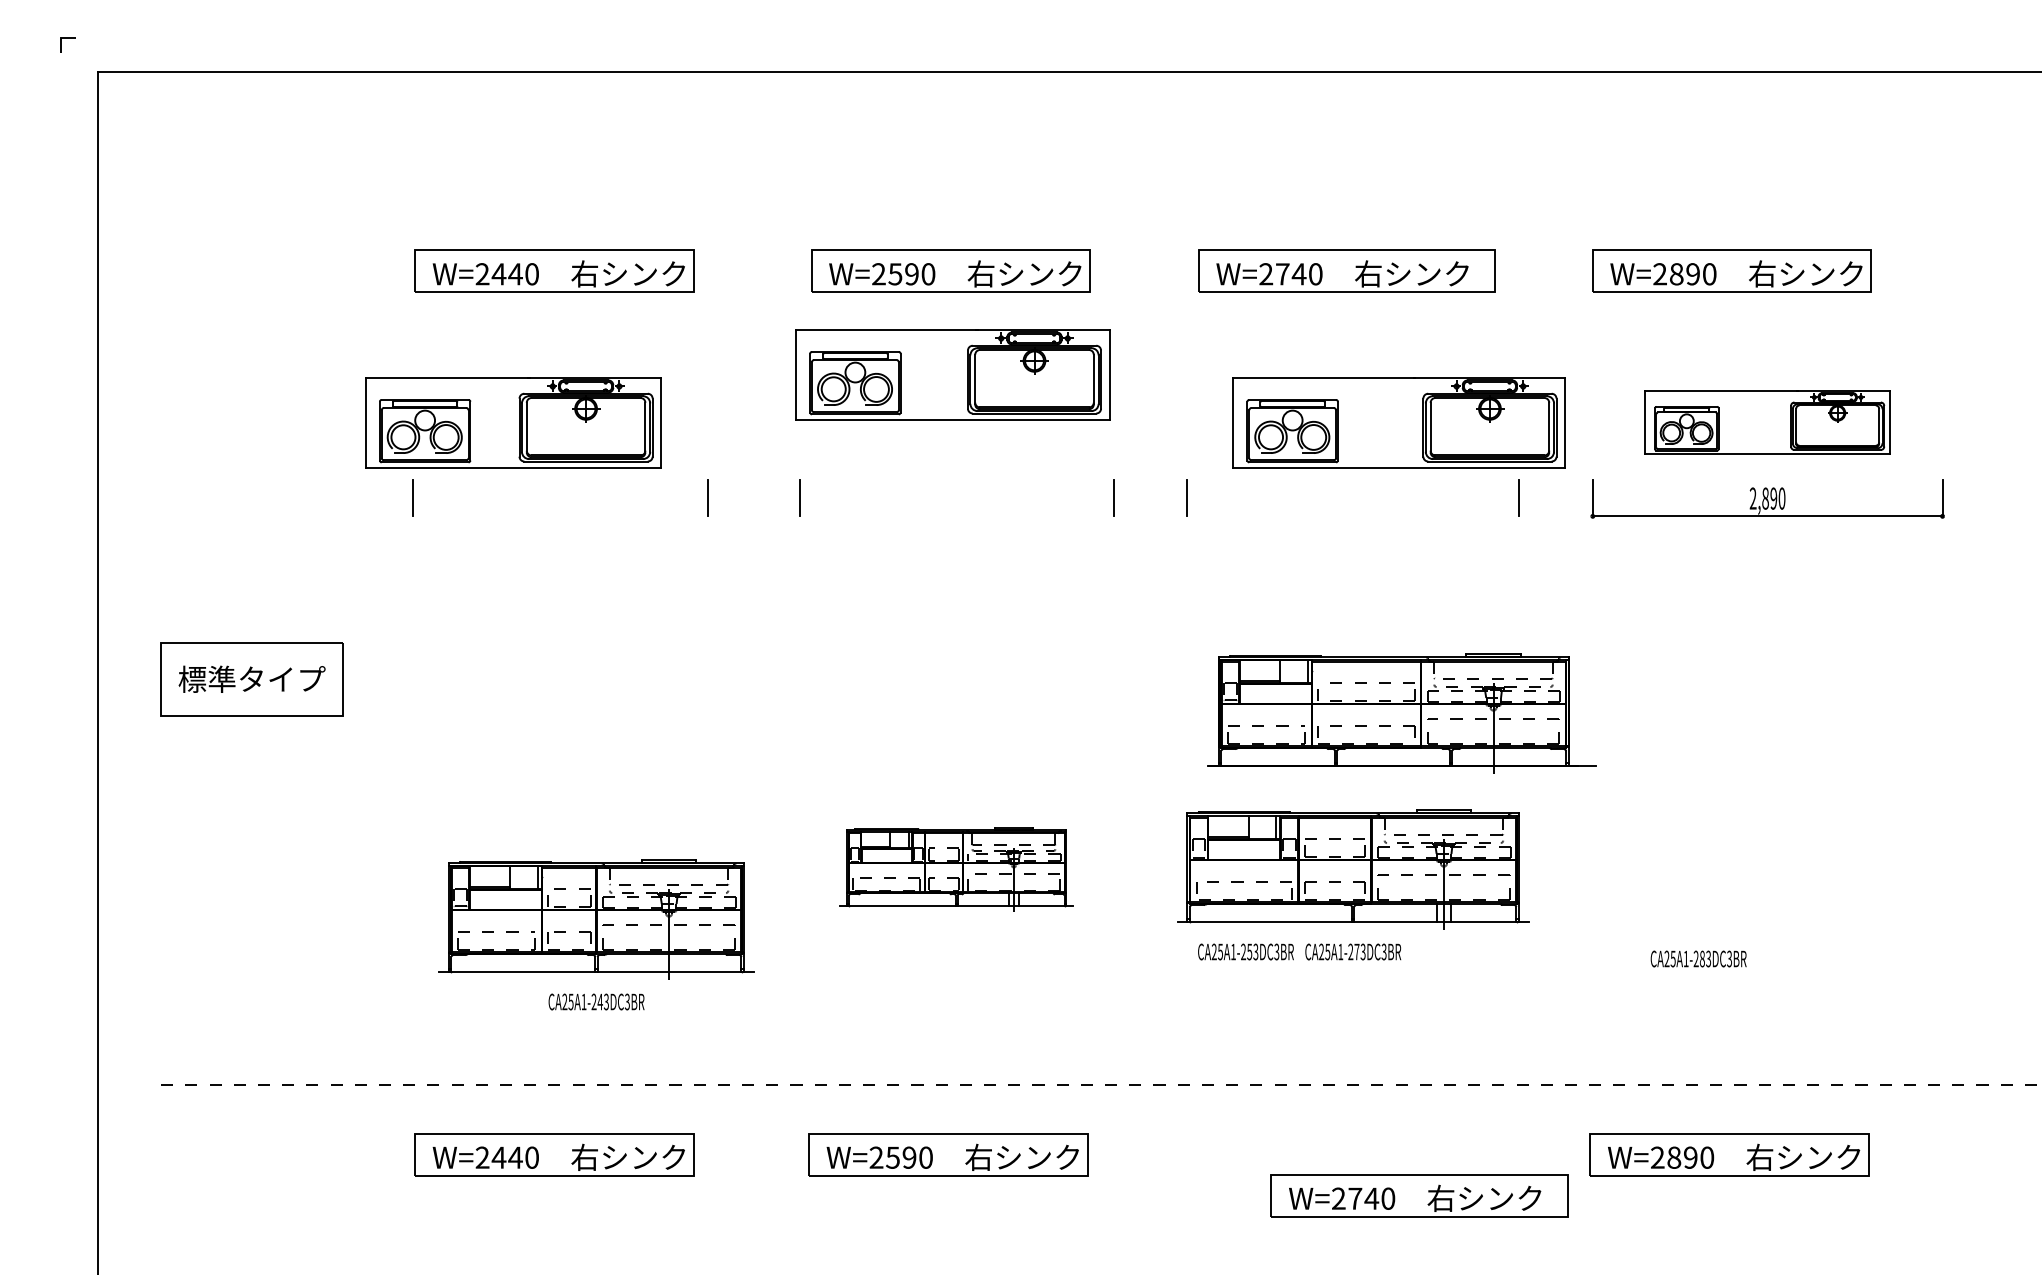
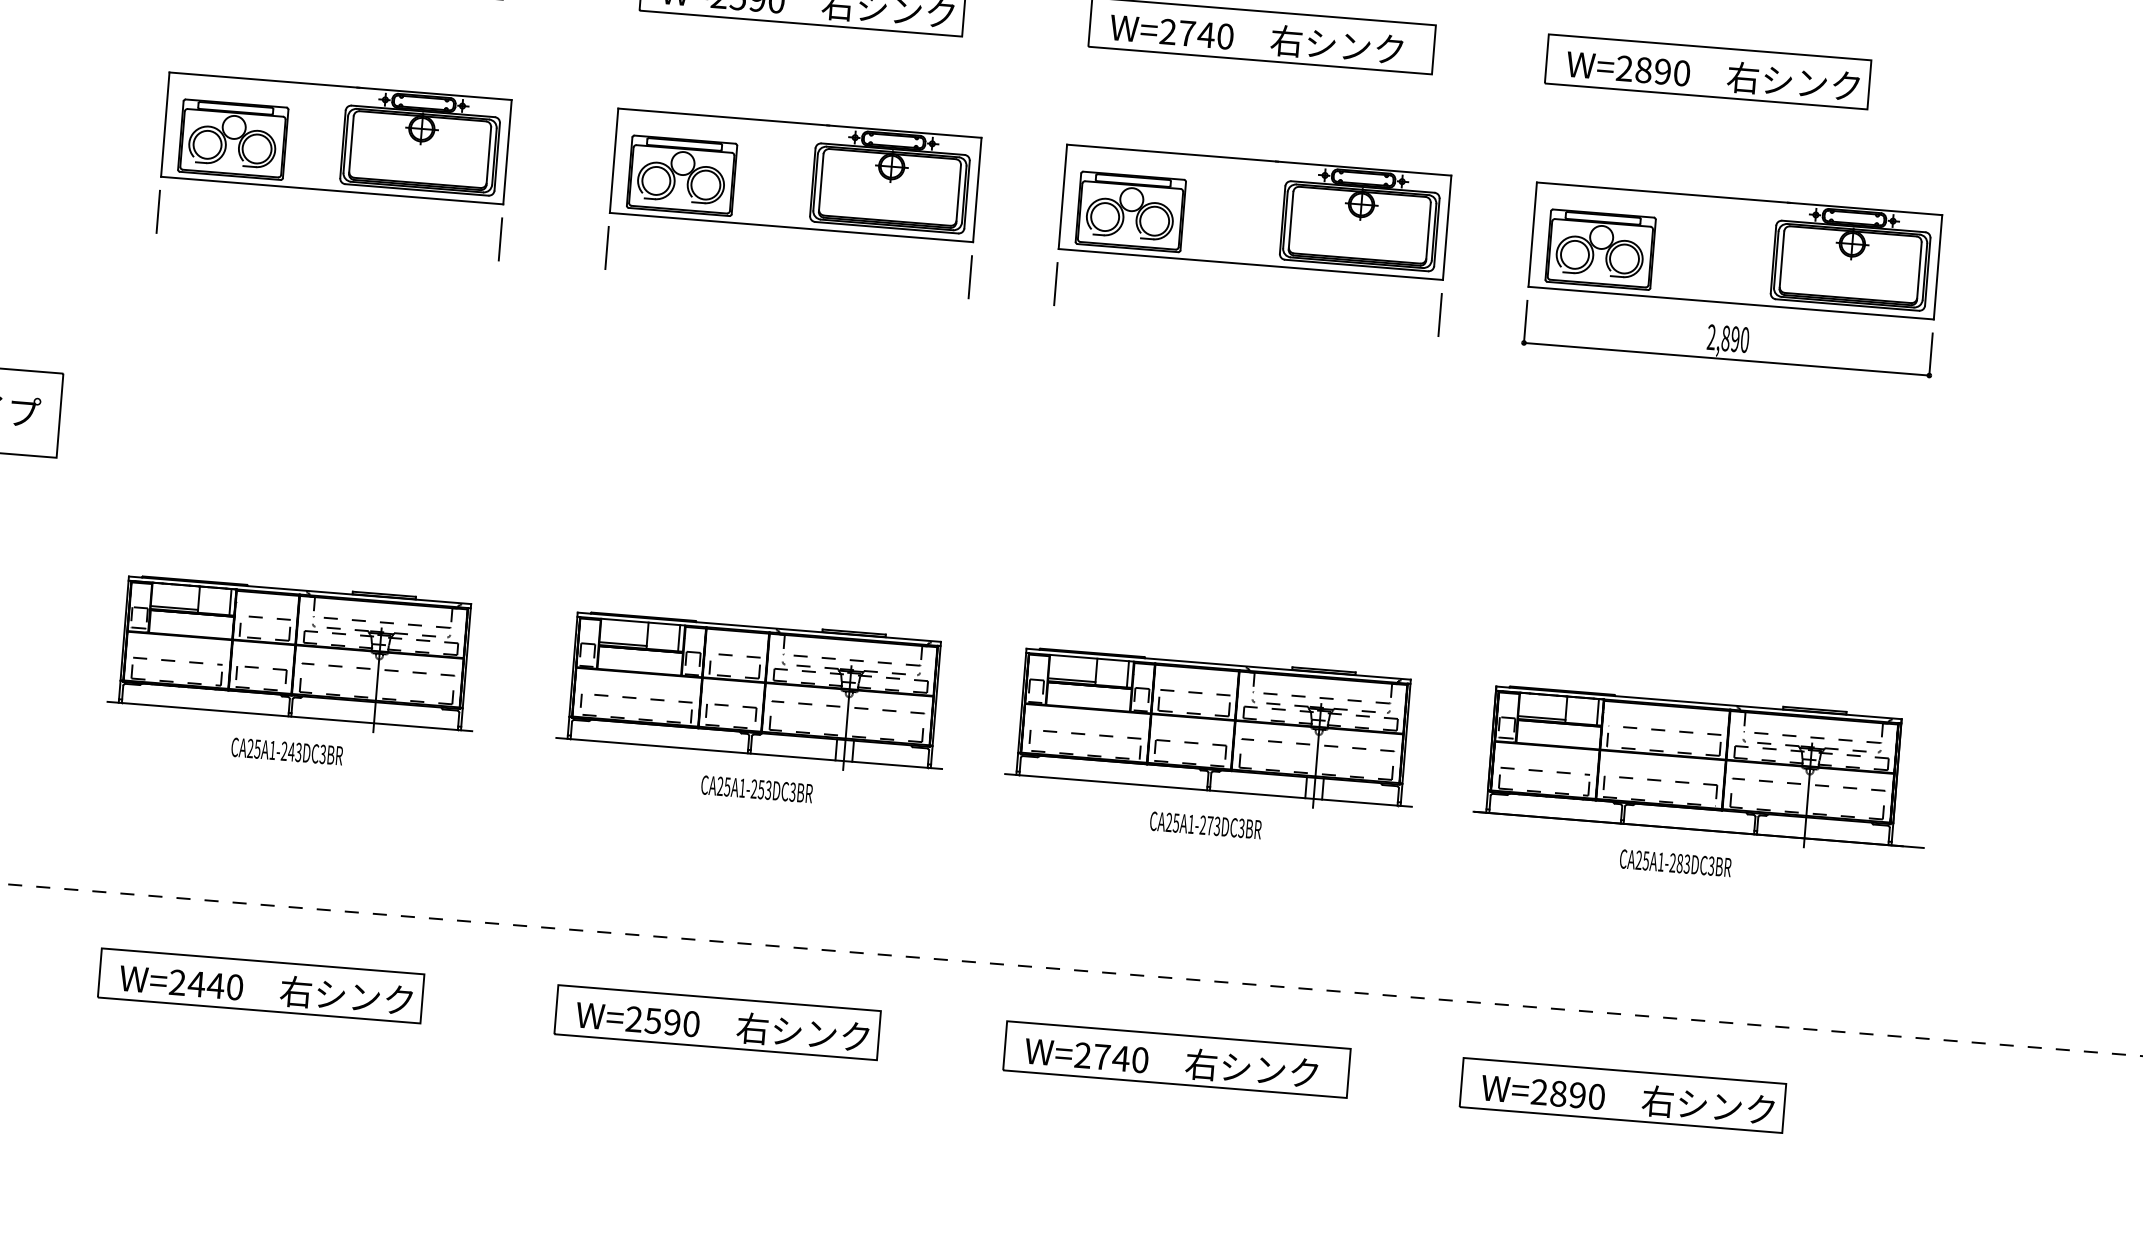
part: (952, 374) -> (795, 174), moved
part: (513, 422) -> (336, 137), moved
part: (1398, 422) -> (1254, 211), moved
part: (1767, 422) -> (1735, 250), size x1.43
part: (1401, 713) -> (1702, 769), moved
part: (956, 869) -> (753, 692), size x1.43
part: (596, 934) -> (293, 673), moved
text: (1245, 951) -> (756, 788), moved
text: (1698, 958) -> (1675, 862), moved
part: (1419, 1195) -> (1176, 1059), moved

